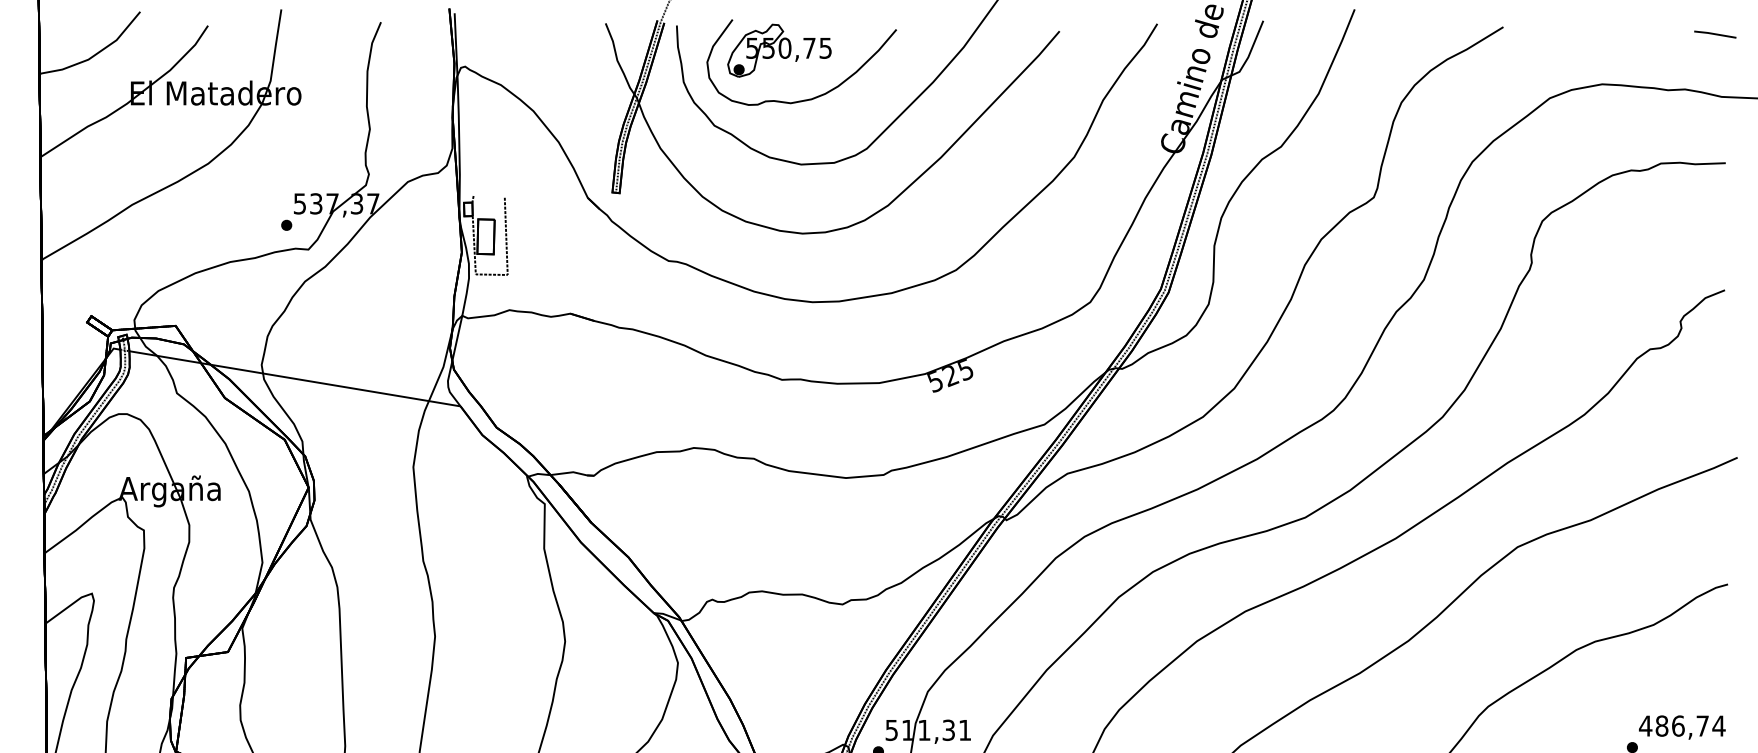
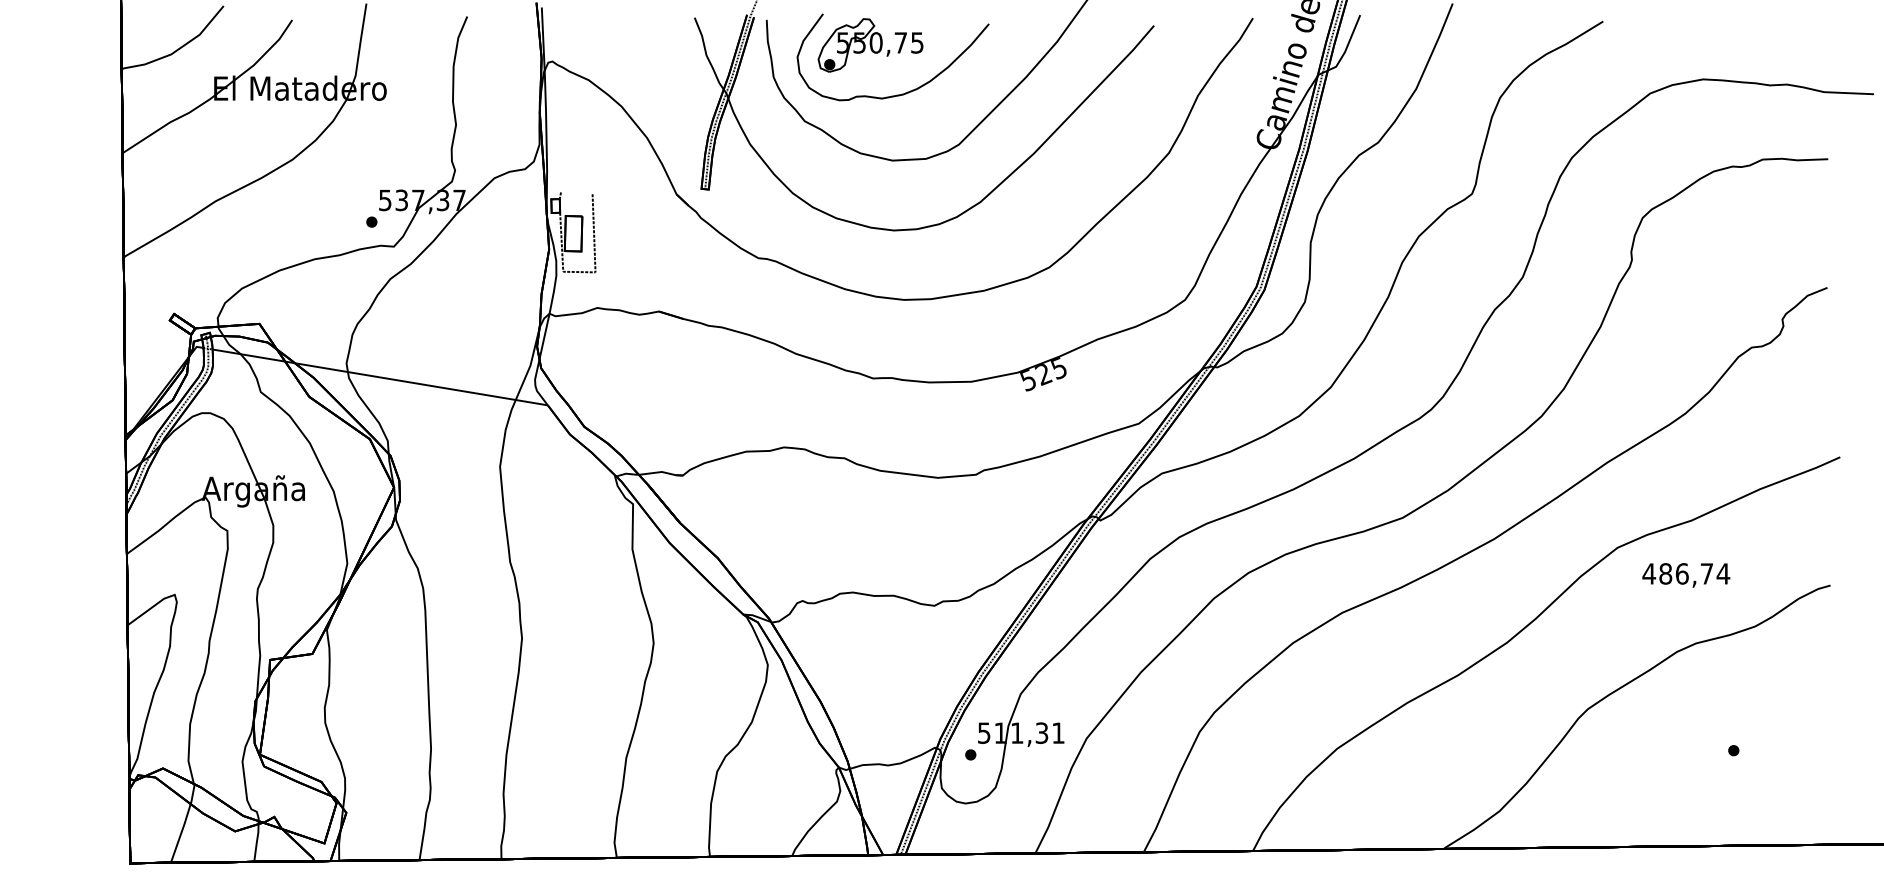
line: (1715, 35) -> (1817, 29), removed
text: (1682, 727) -> (1686, 575), moved

